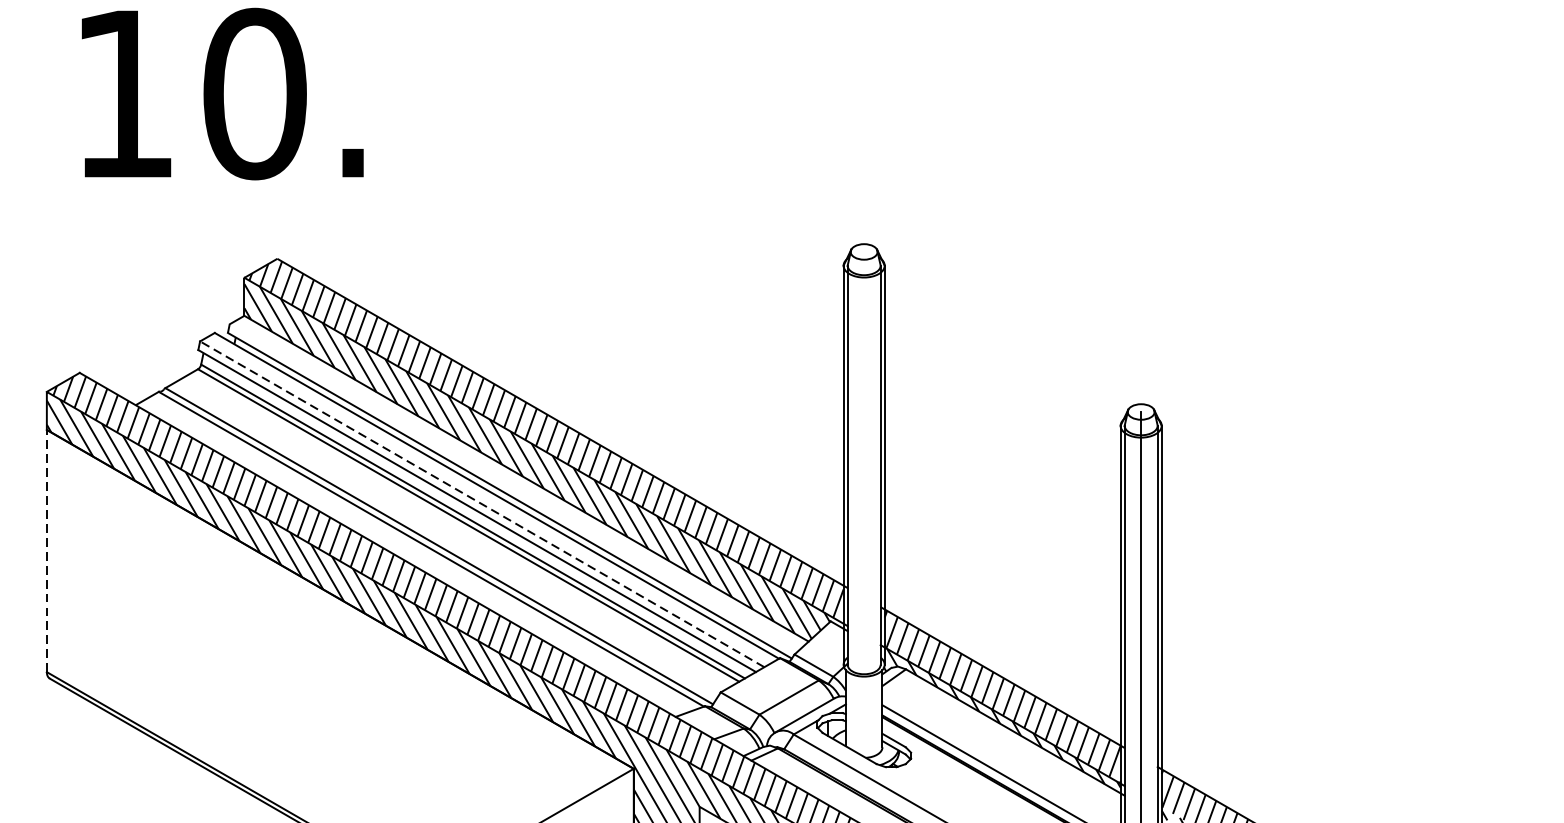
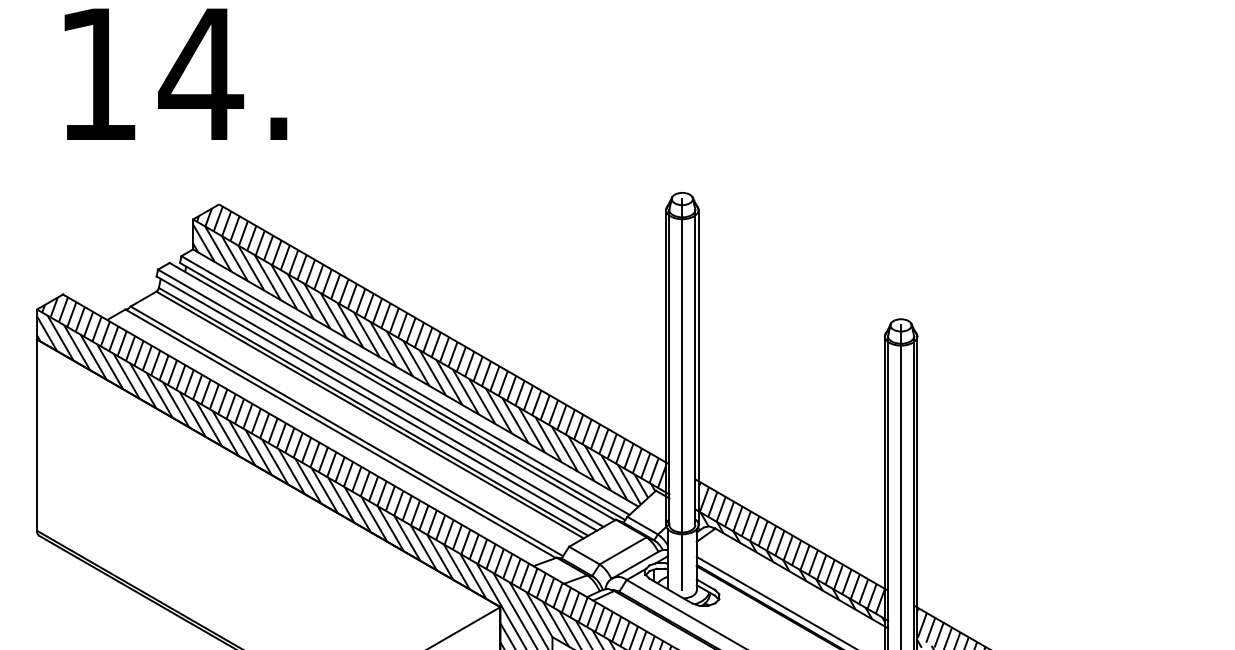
text: (255, 94) -> (201, 74), 10. -> 14.
line: (513, 488) -> (405, 385), added
line: (864, 499) -> (682, 394), added
line: (481, 504) -> (380, 398), dashed -> solid
line: (47, 551) -> (37, 435), dashed -> solid

